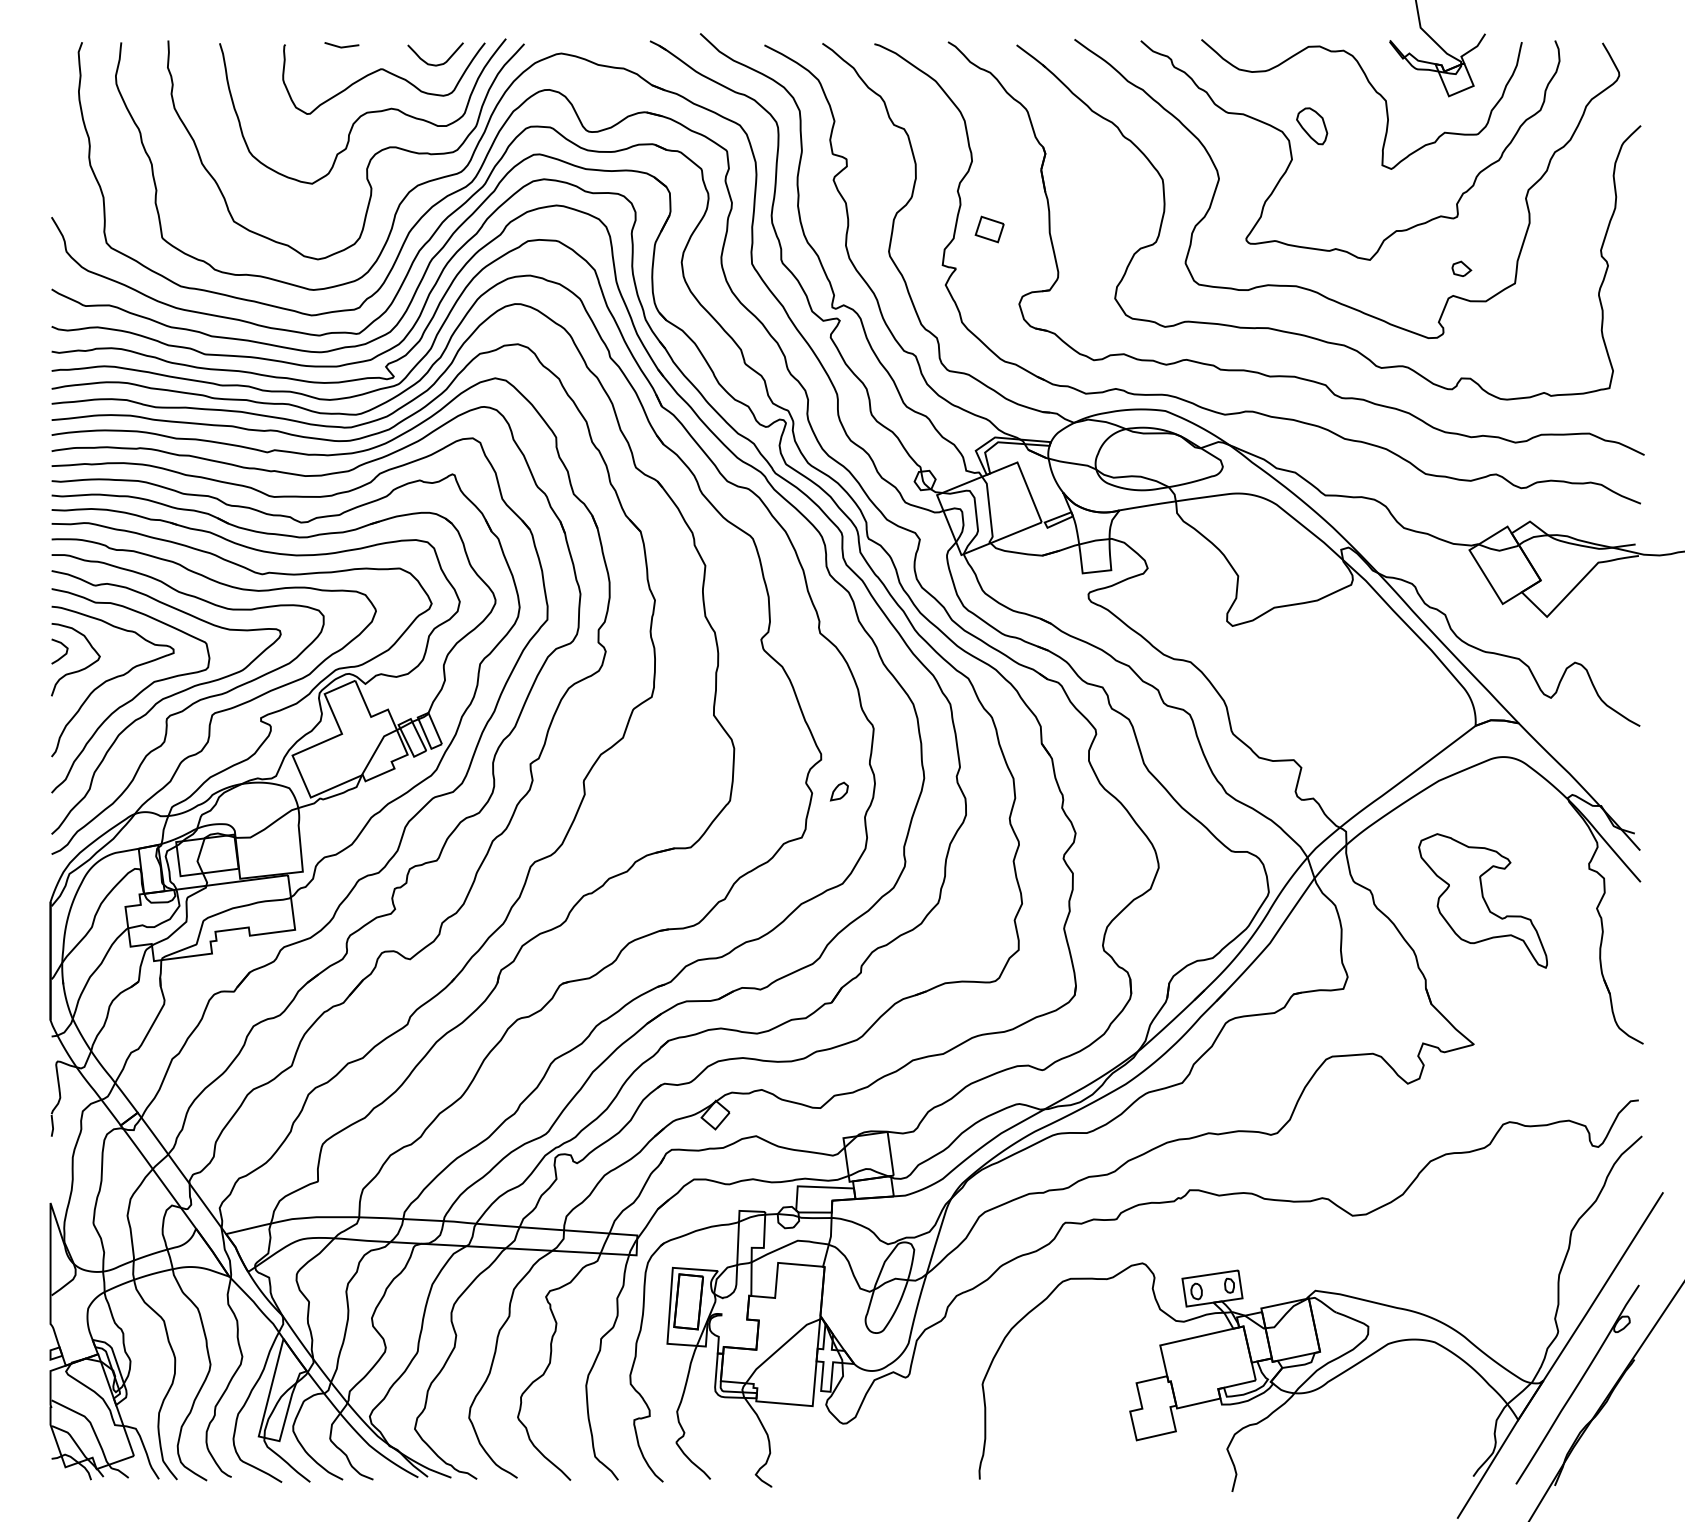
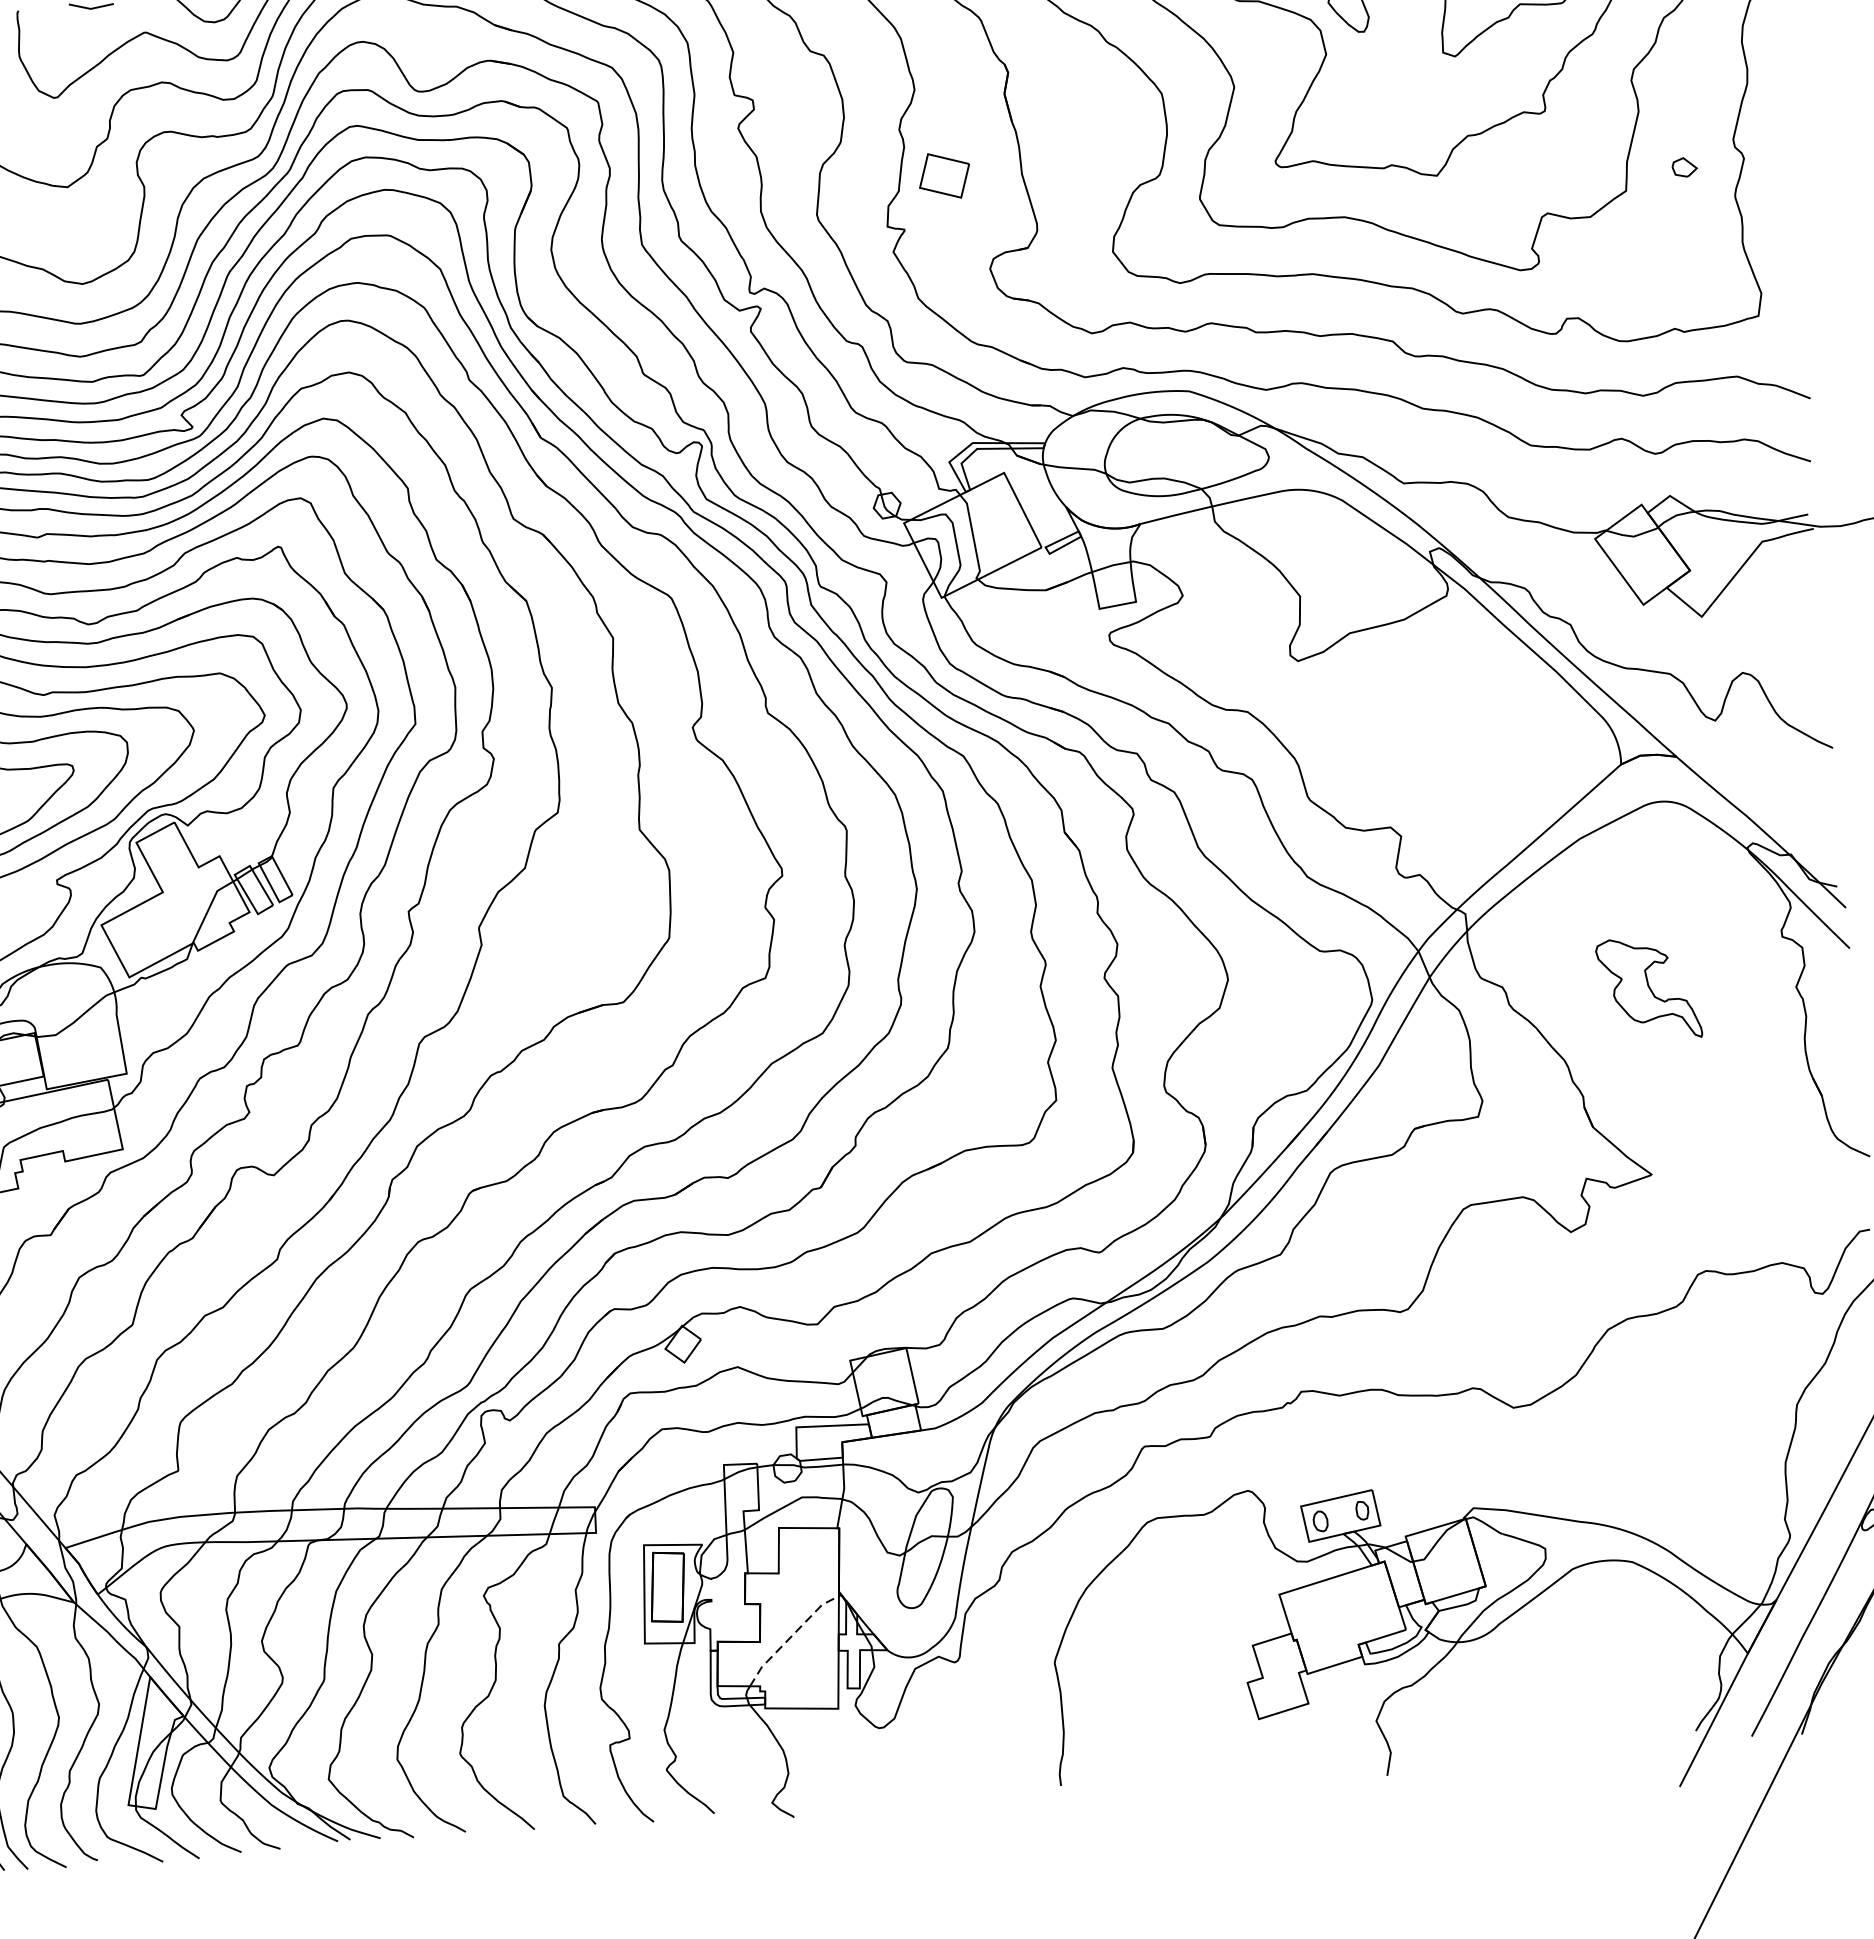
part: (989, 229) -> (944, 175), size x1.4
part: (1461, 268) -> (1684, 166), moved
part: (838, 791) -> (807, 914), removed
part: (1482, 900) -> (1648, 988), size x0.6
line: (780, 1347) -> (790, 1636), solid -> dashed

